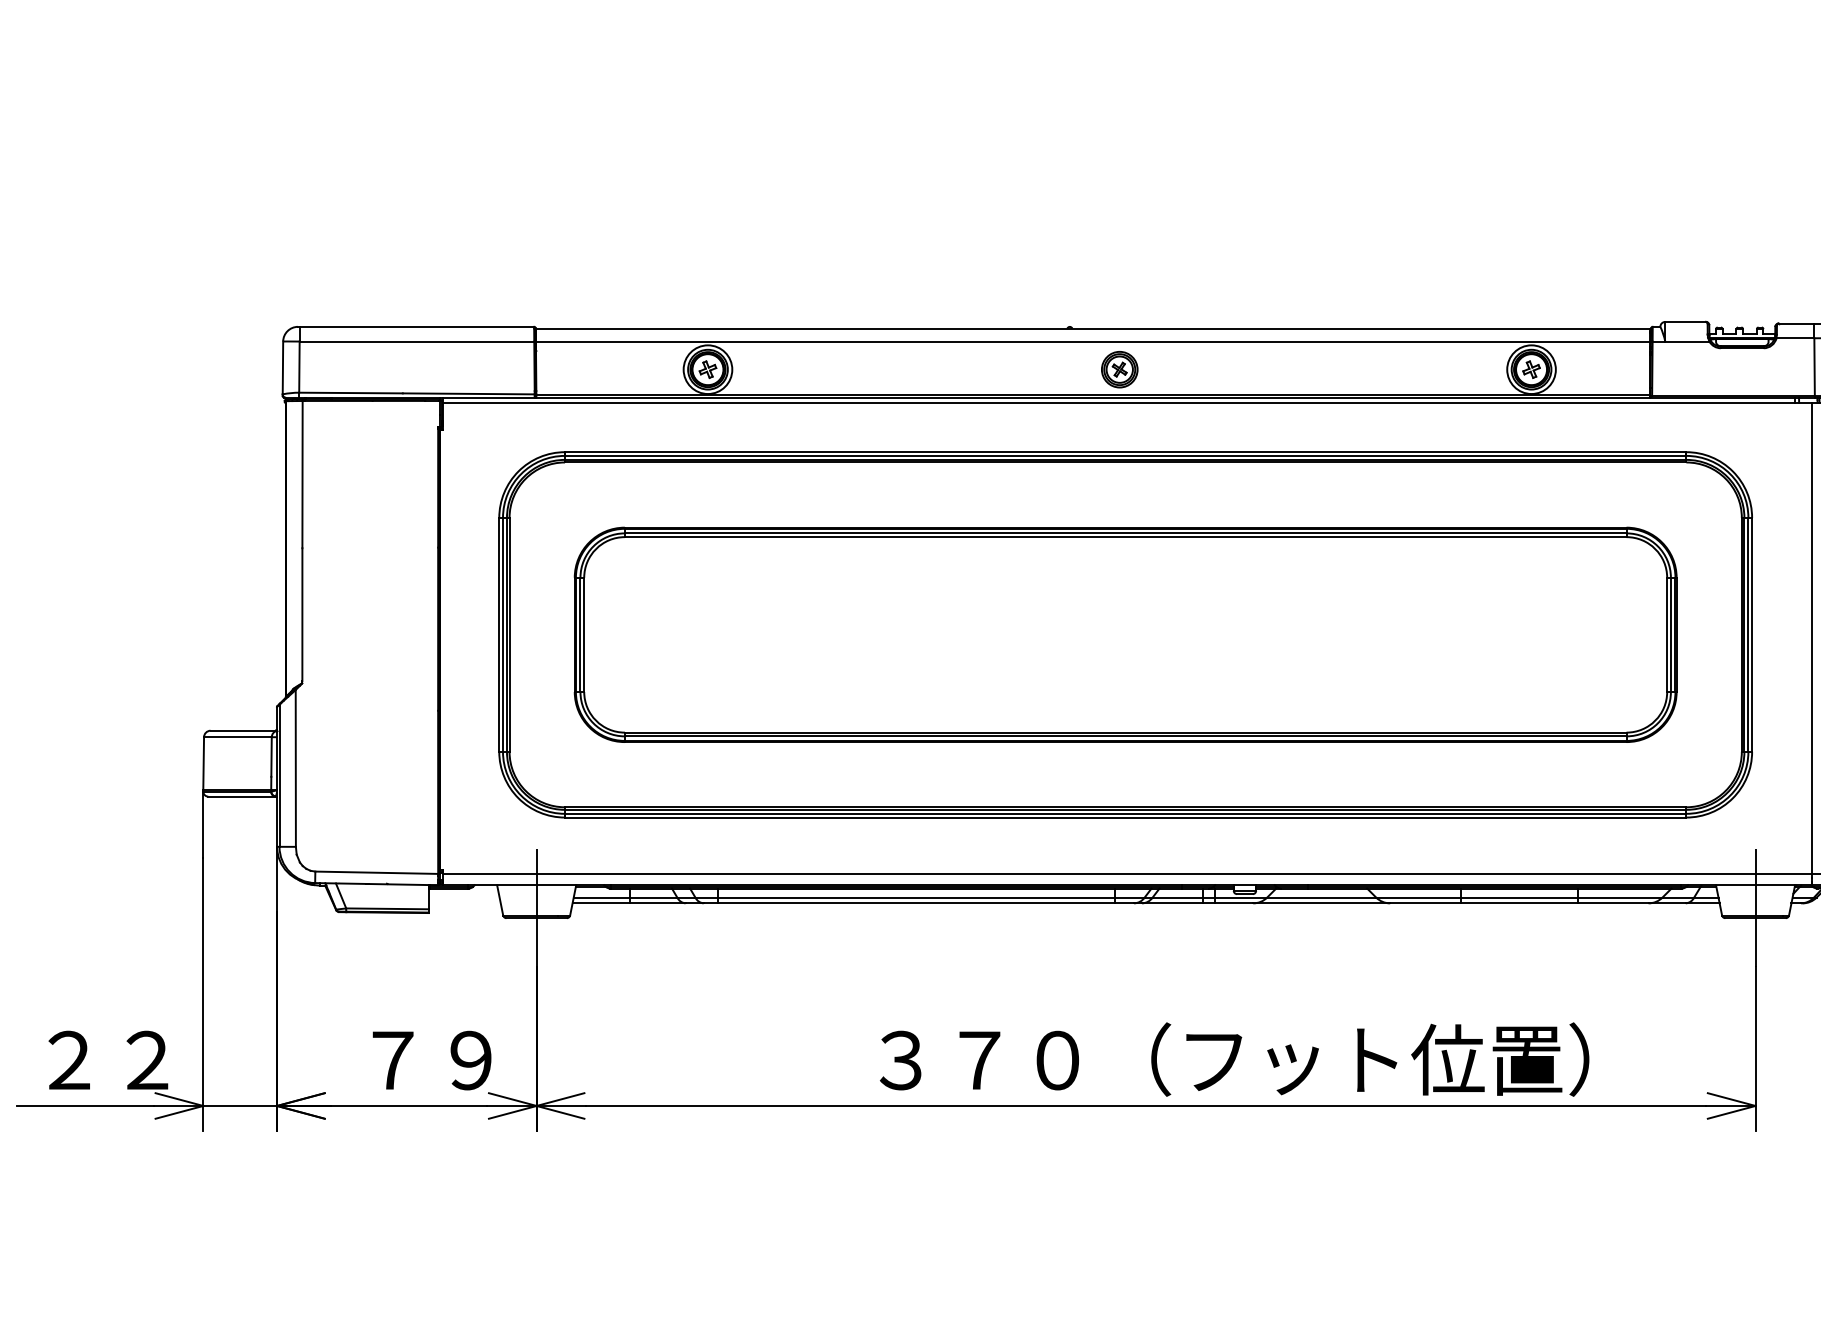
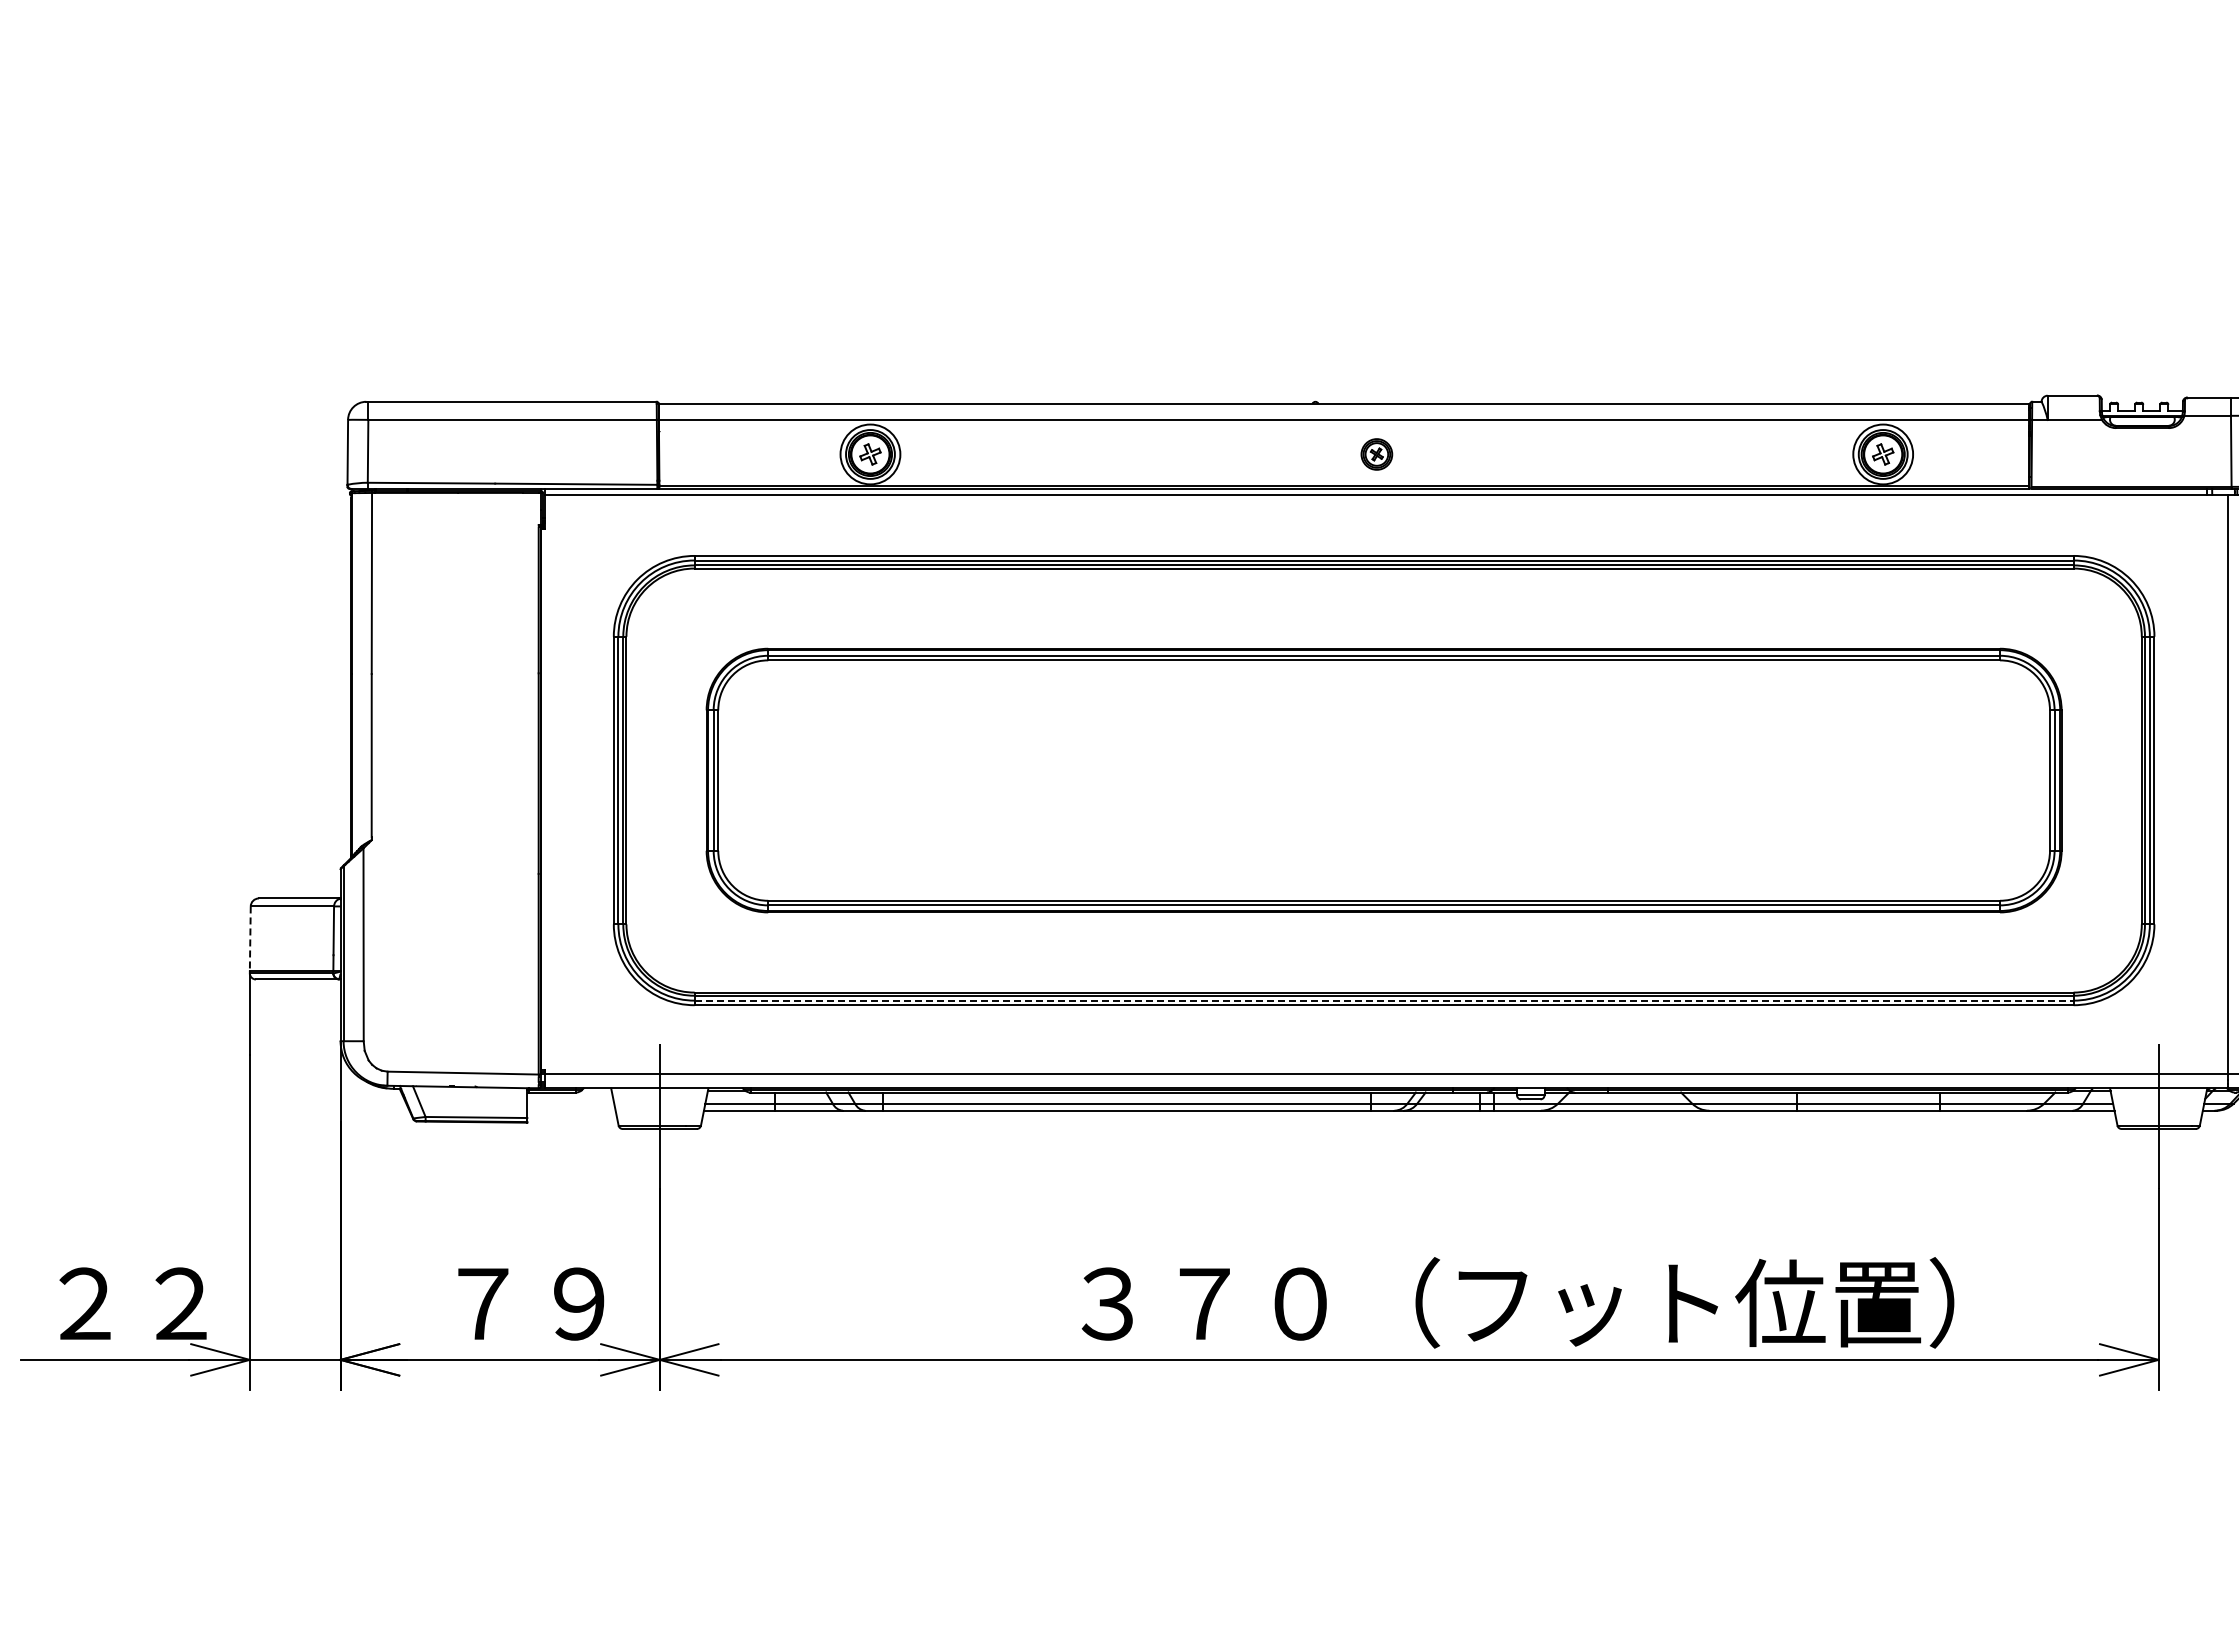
part: (1119, 369) -> (1376, 454), size x0.7
line: (203, 764) -> (250, 939), solid -> dashed
line: (1125, 813) -> (1384, 1000), solid -> dashed

